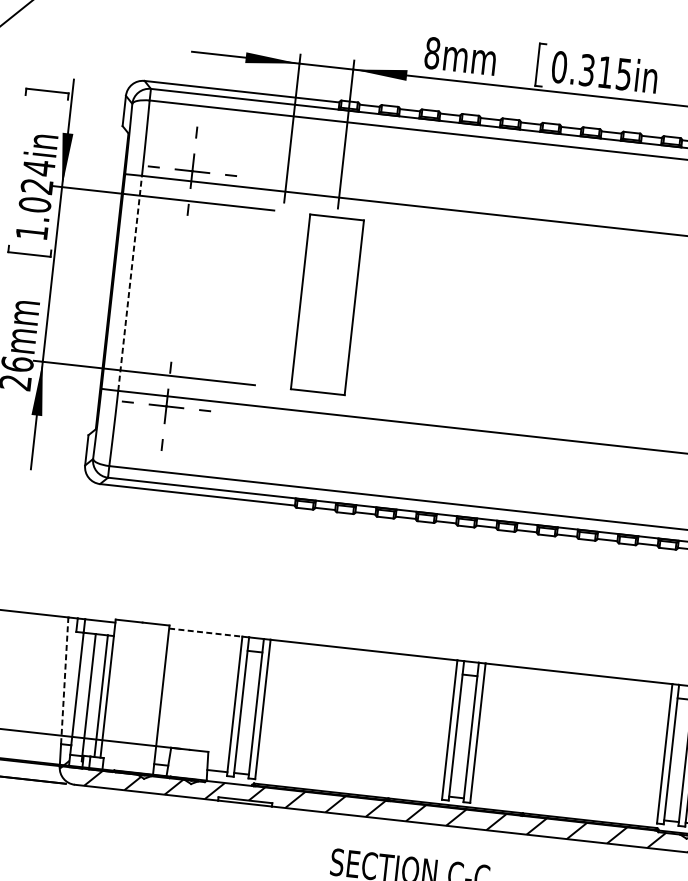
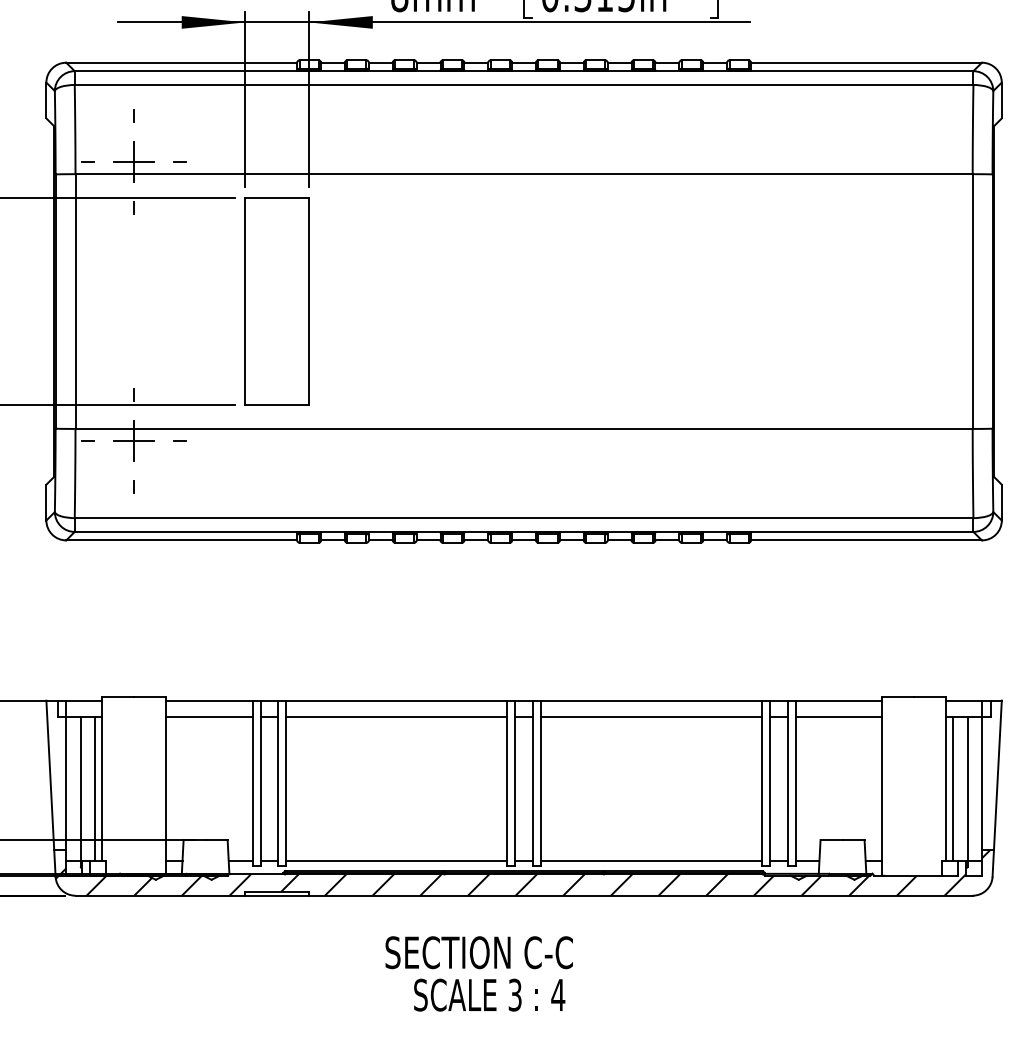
line: (130, 283) -> (75, 301), dashed -> solid
part: (326, 305) -> (276, 301), moved
line: (206, 632) -> (209, 700), dashed -> solid
line: (203, 645) -> (208, 716), added
line: (362, 663) -> (396, 716), added
line: (64, 680) -> (50, 775), dashed -> solid
line: (577, 687) -> (651, 716), added
line: (348, 785) -> (396, 861), added
line: (564, 809) -> (651, 861), added

